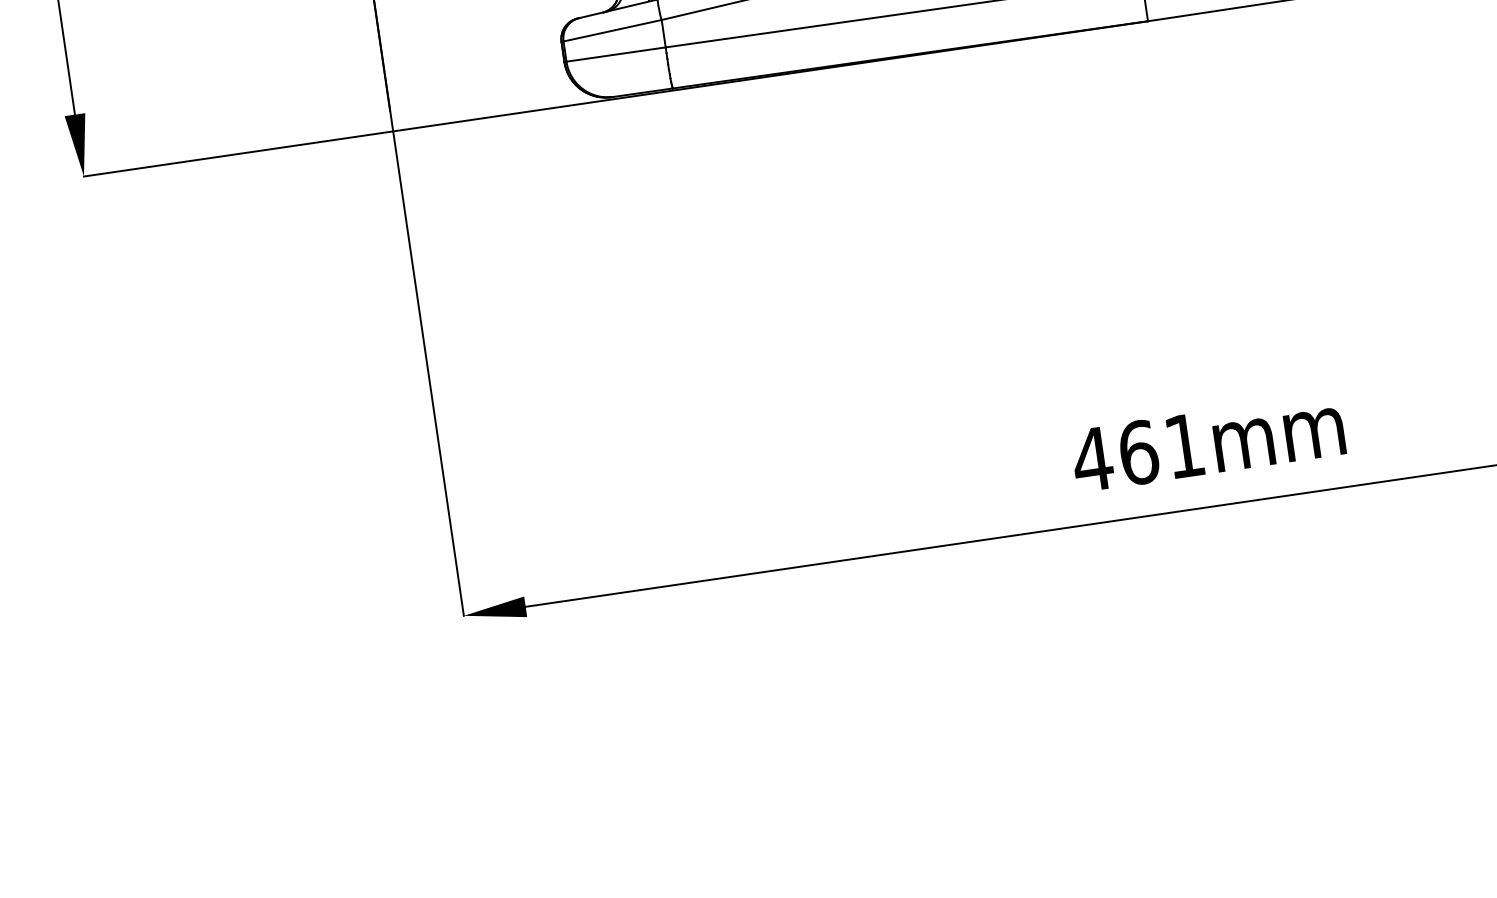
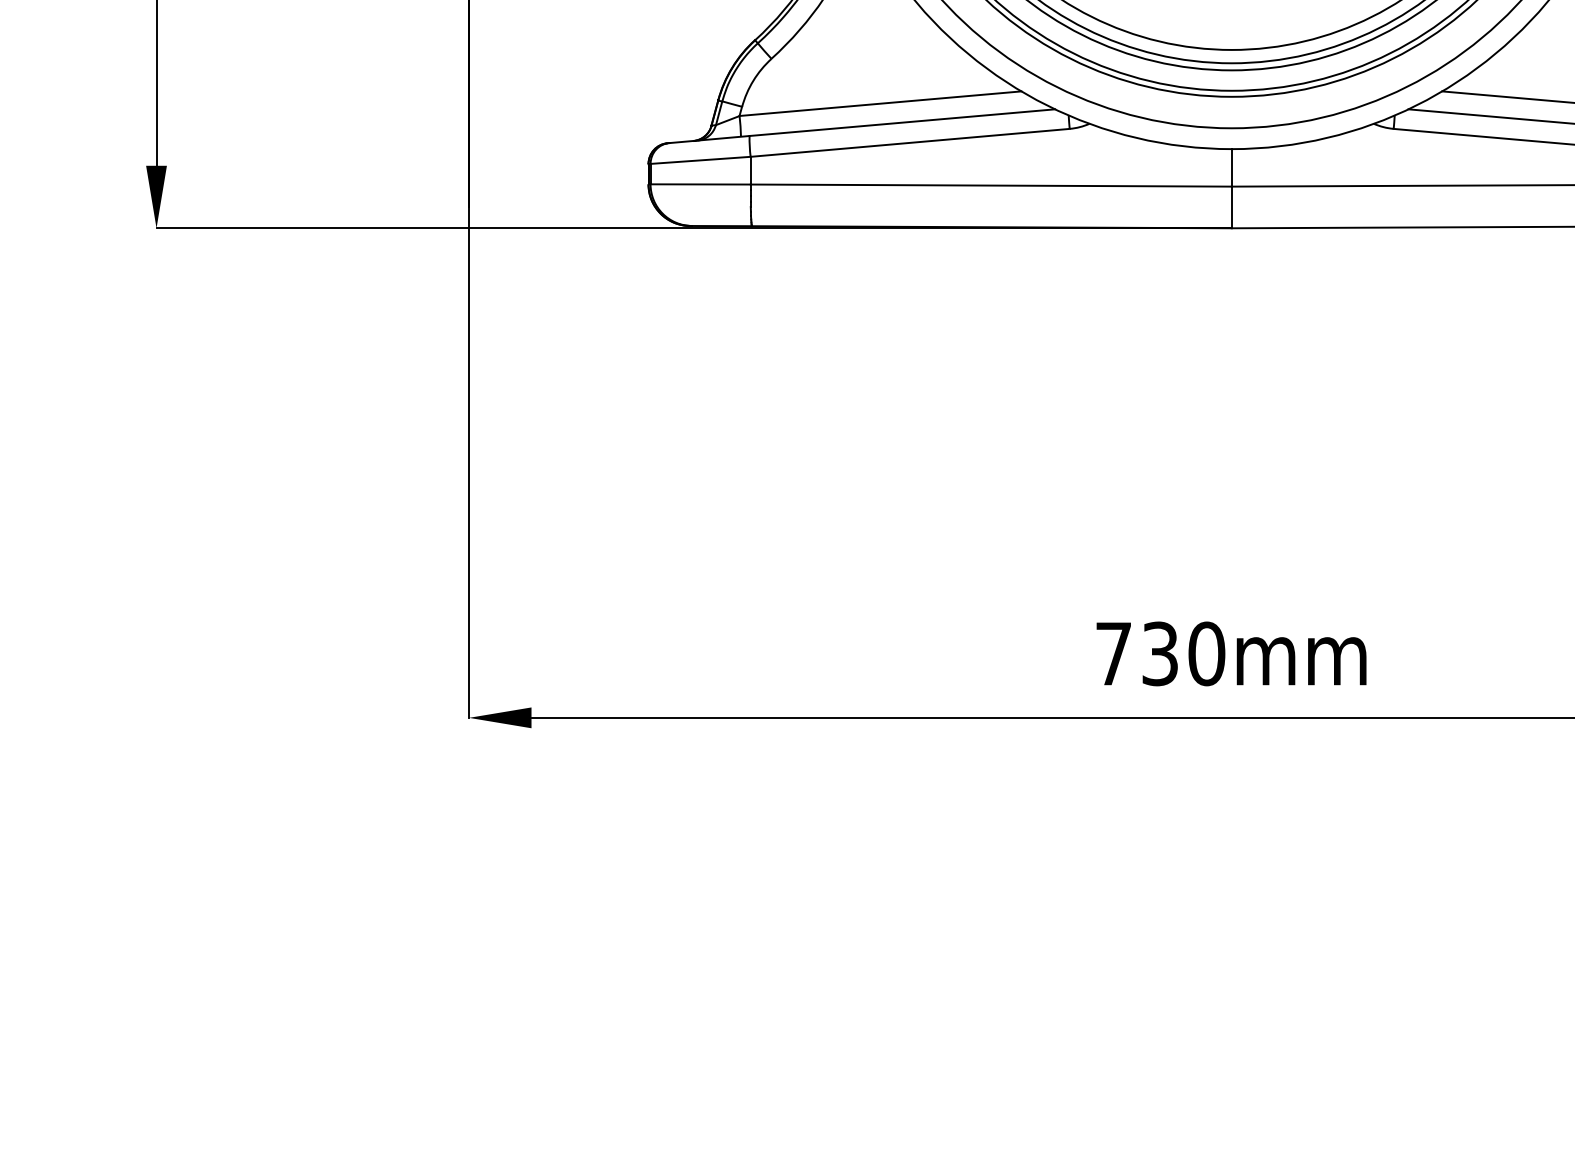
text: (1137, 452) -> (1159, 653), 461mm -> 730mm

